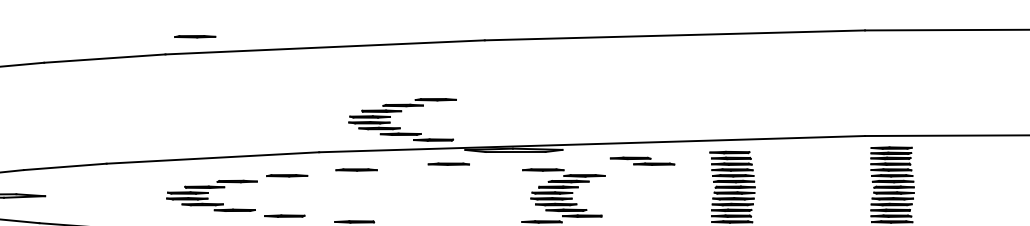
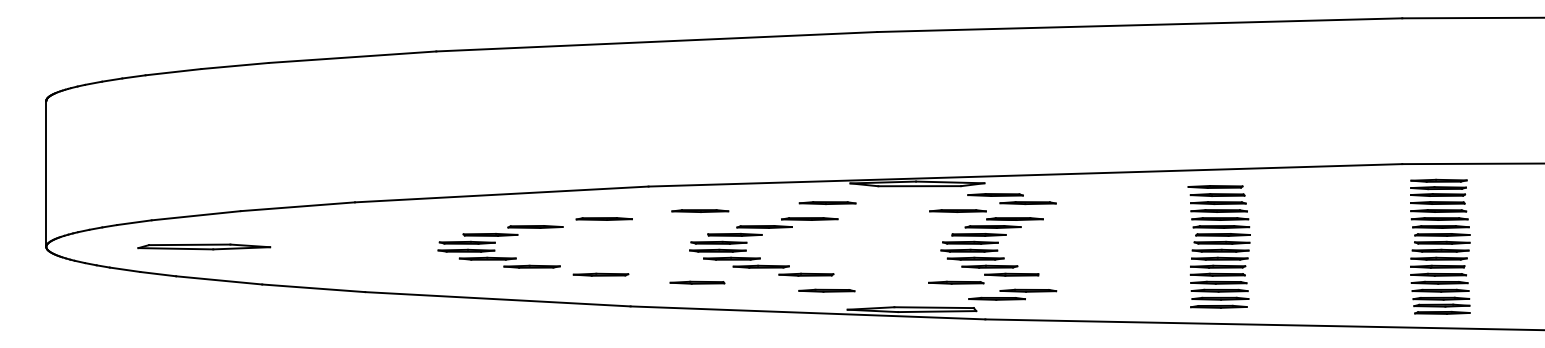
line: (194, 36) -> (476, 26), removed
part: (401, 111) -> (762, 235), moved
part: (642, 161) -> (1011, 199), moved

